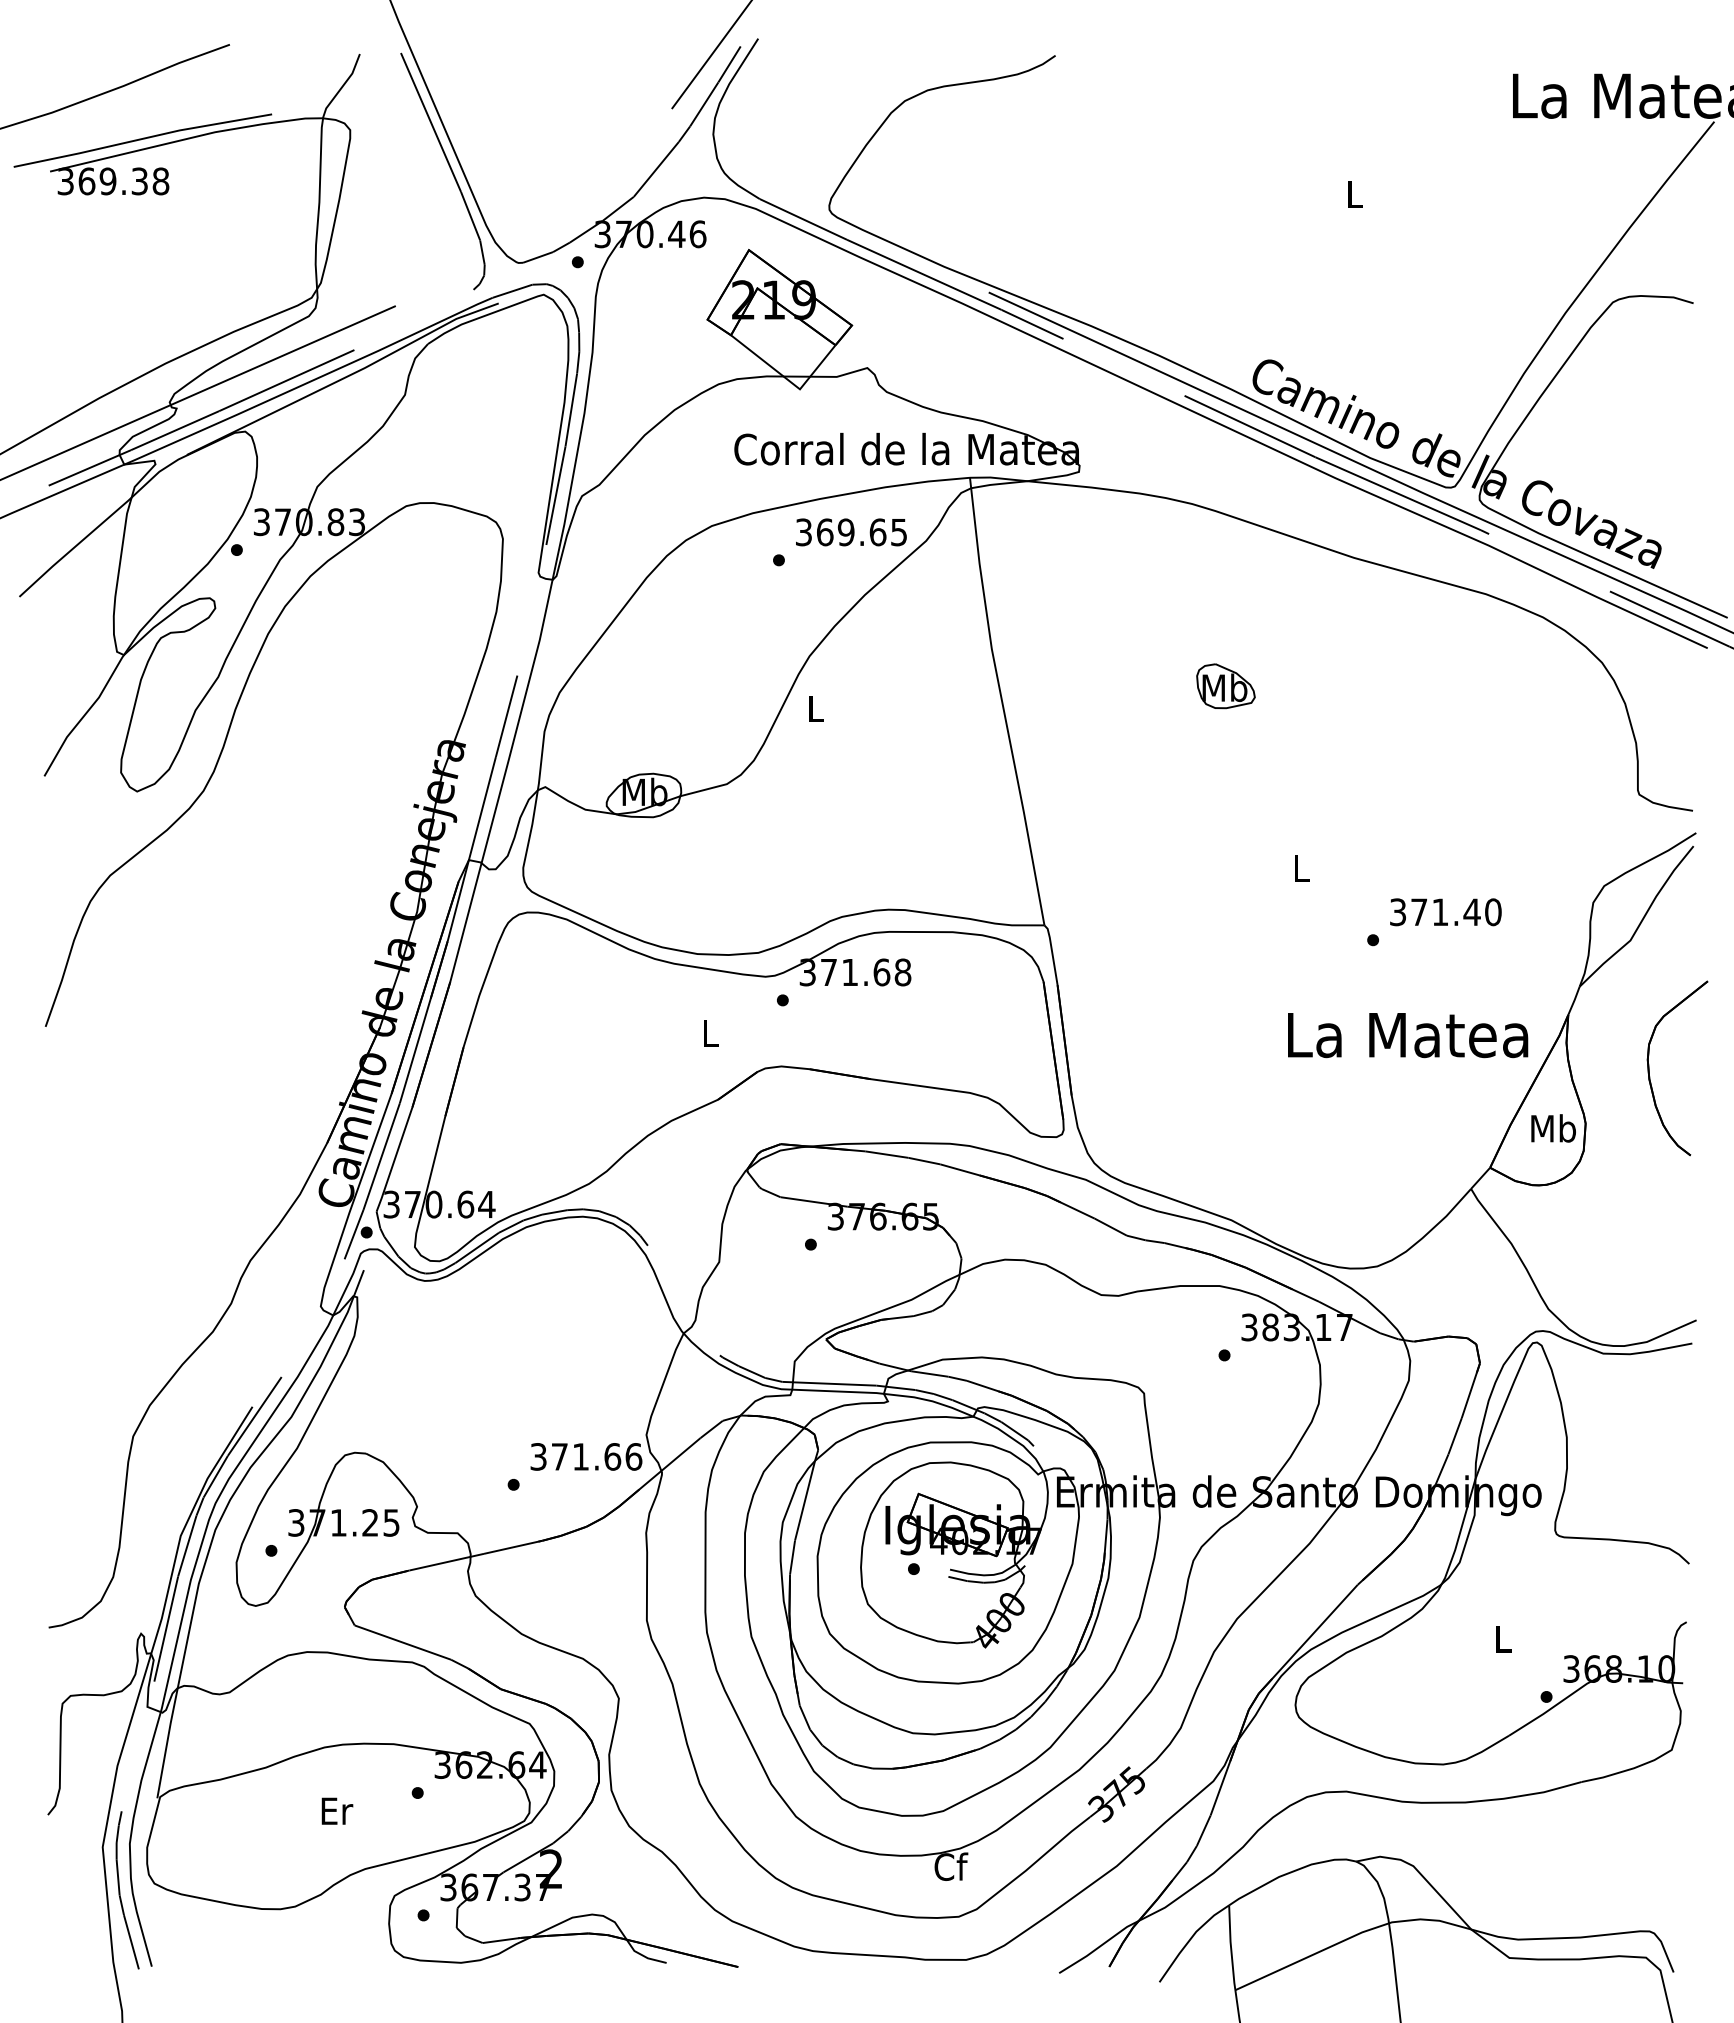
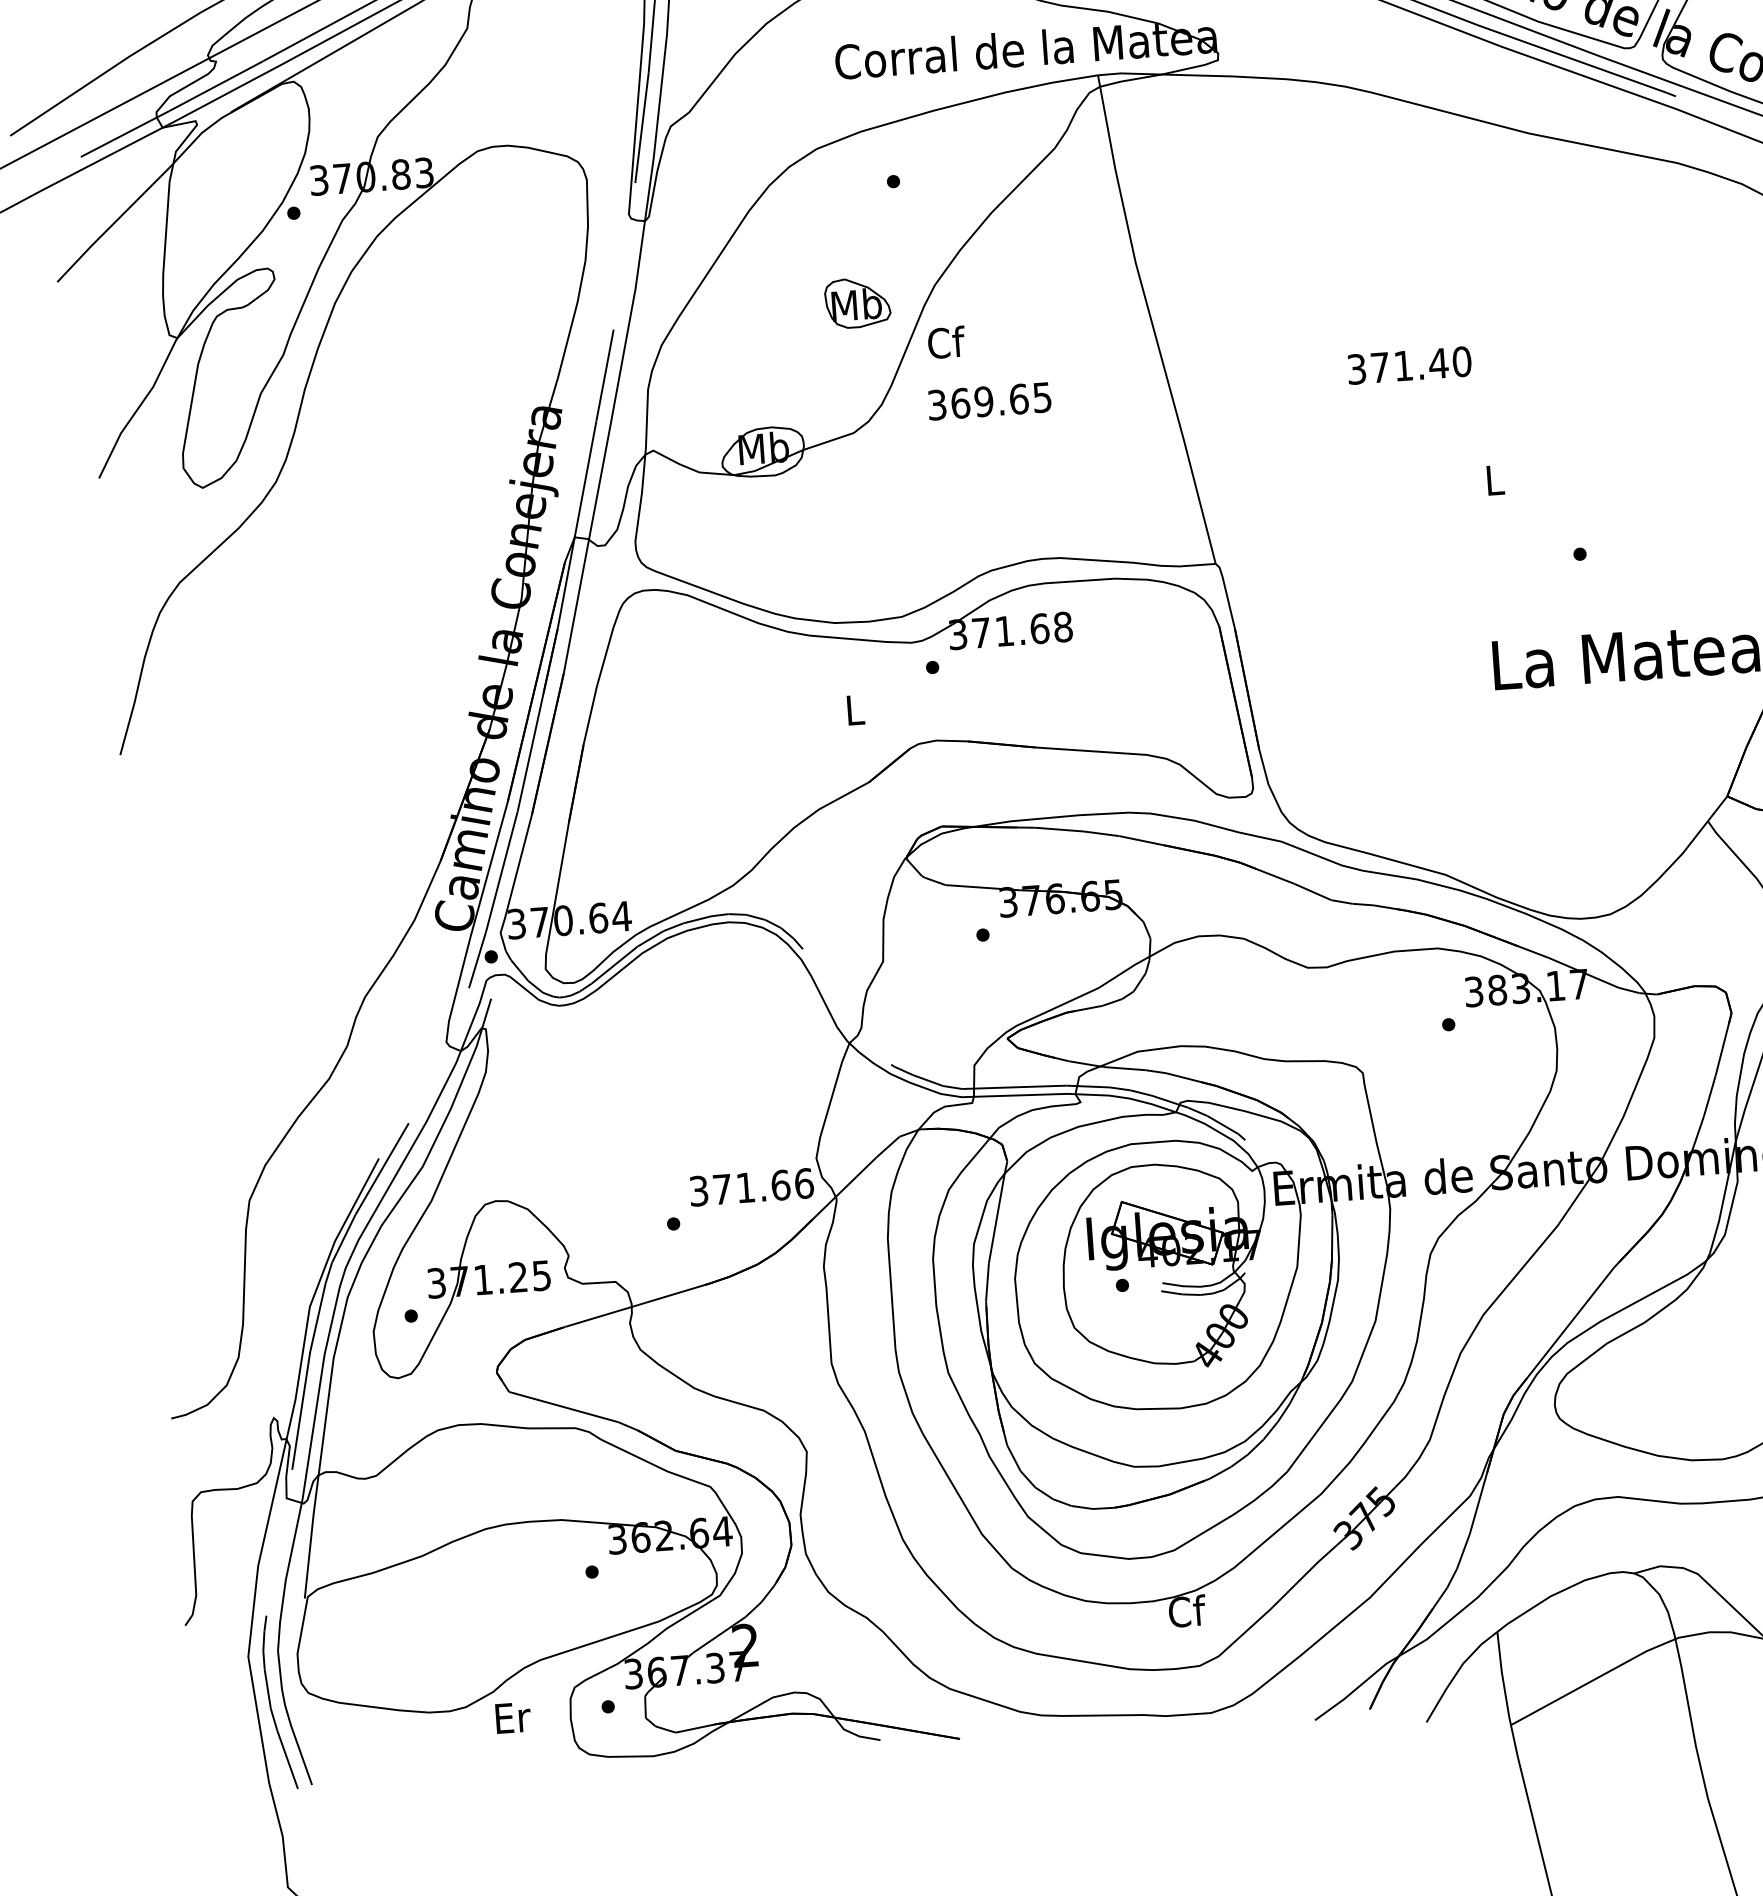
text: (851, 532) -> (989, 401), moved
part: (1225, 686) -> (857, 303), moved
text: (816, 708) -> (946, 342), L -> Cf
text: (1445, 912) -> (1409, 365), moved
text: (337, 1810) -> (513, 1717), moved

